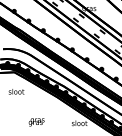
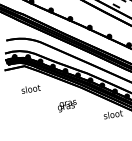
text: (36, 122) -> (67, 106), moved

